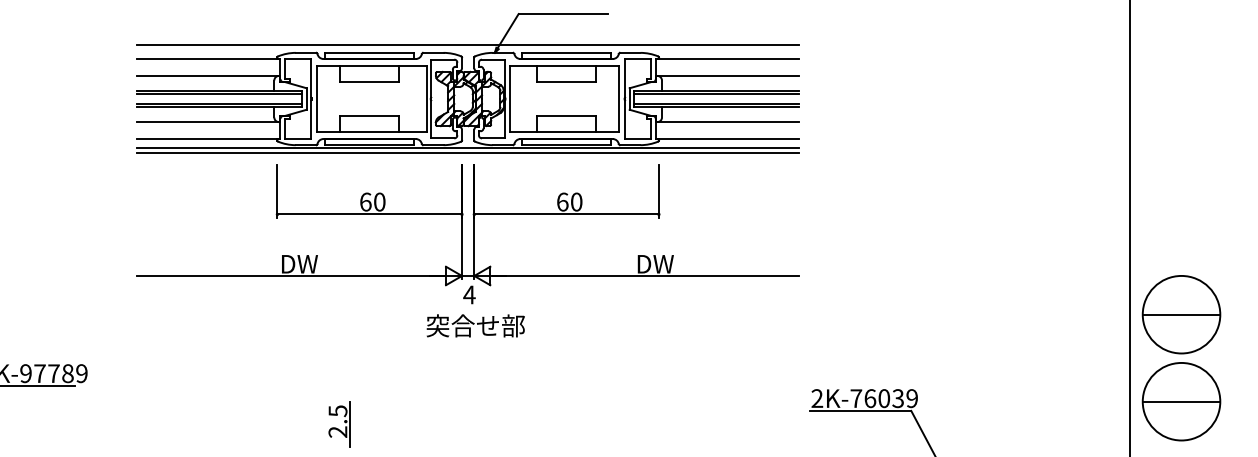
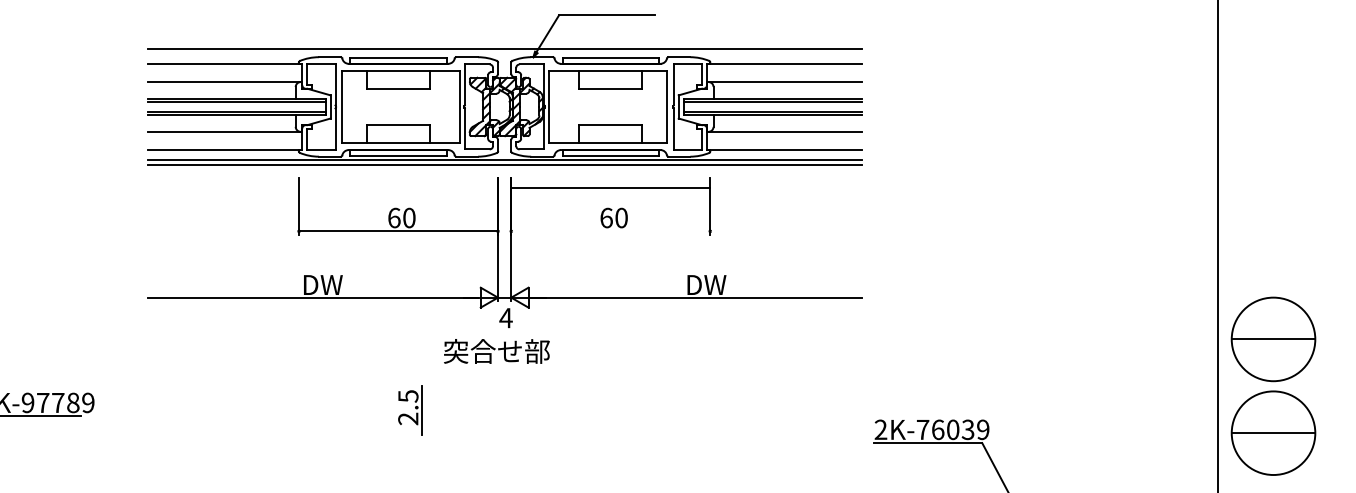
line: (566, 214) -> (610, 188), moved
text: (475, 325) -> (496, 351), moved
part: (339, 424) -> (410, 410), moved

